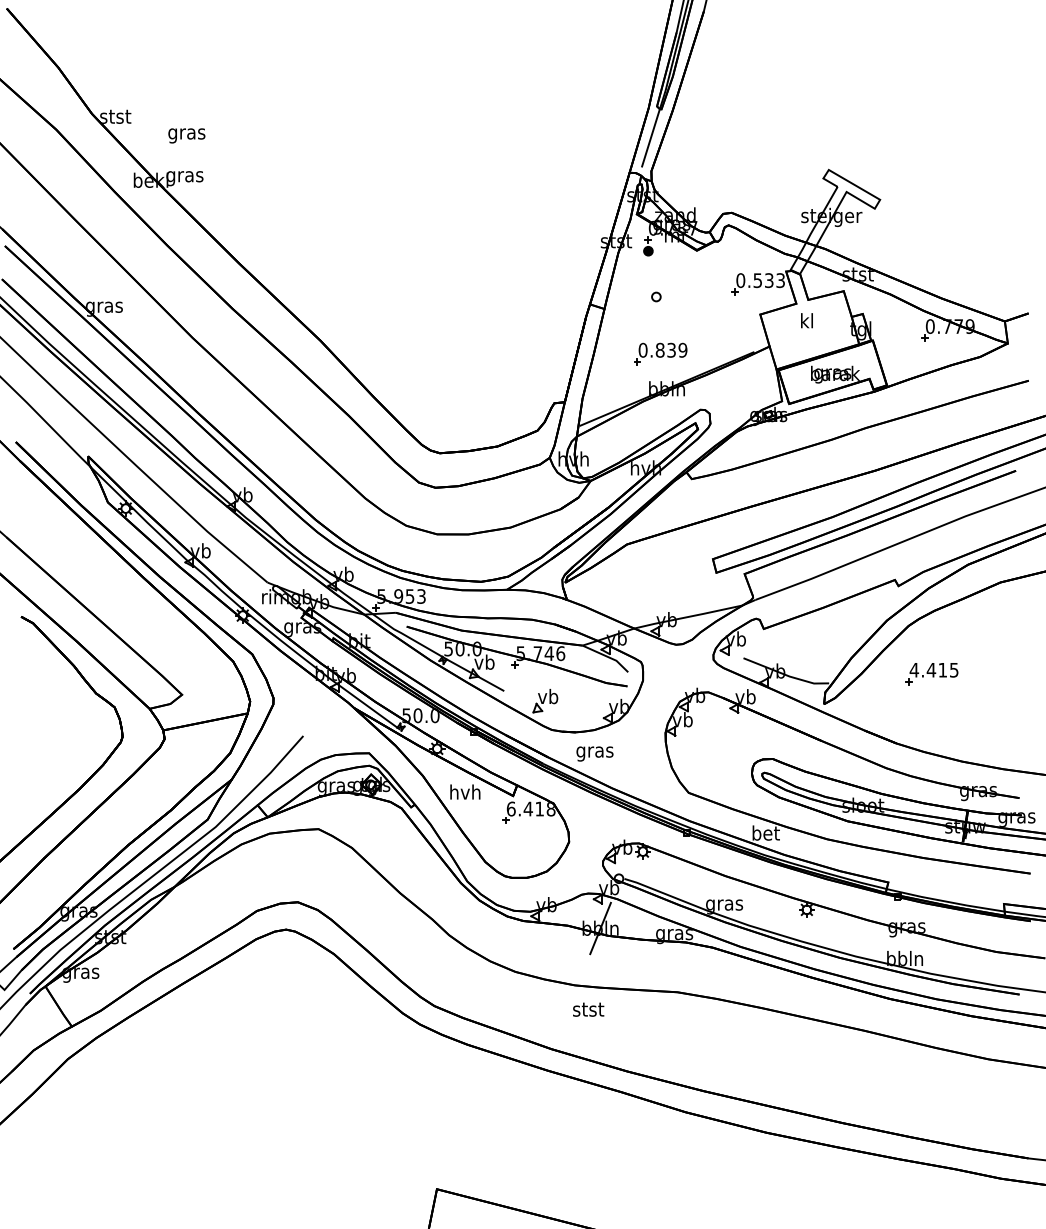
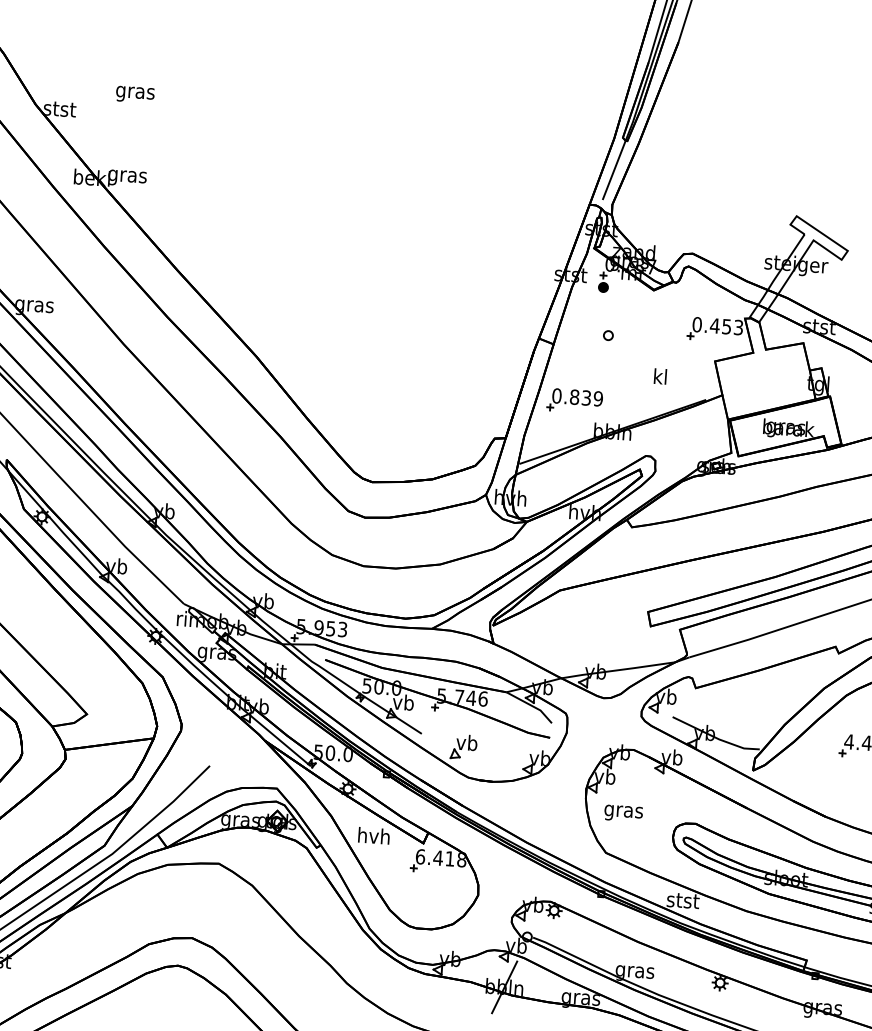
text: (186, 135) -> (134, 94), moved
text: (763, 280) -> (720, 326), 0.533 -> 0.453
text: (806, 320) -> (659, 376), moved
part: (660, 353) -> (574, 400), moved
text: (594, 753) -> (623, 813), moved
text: (765, 832) -> (682, 899), bet -> stst

